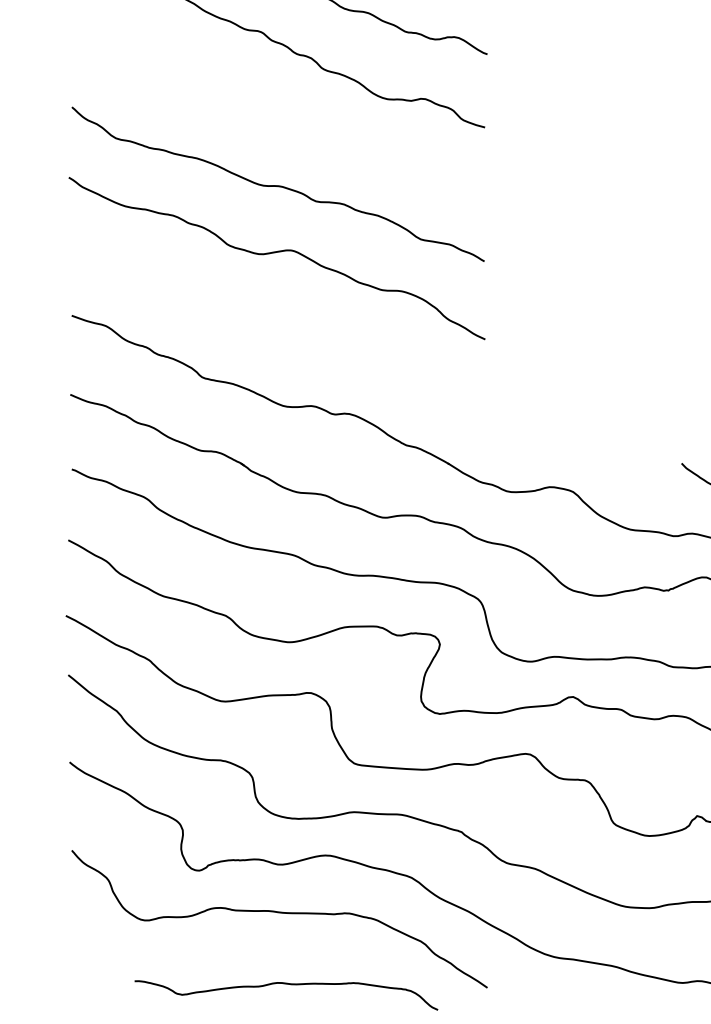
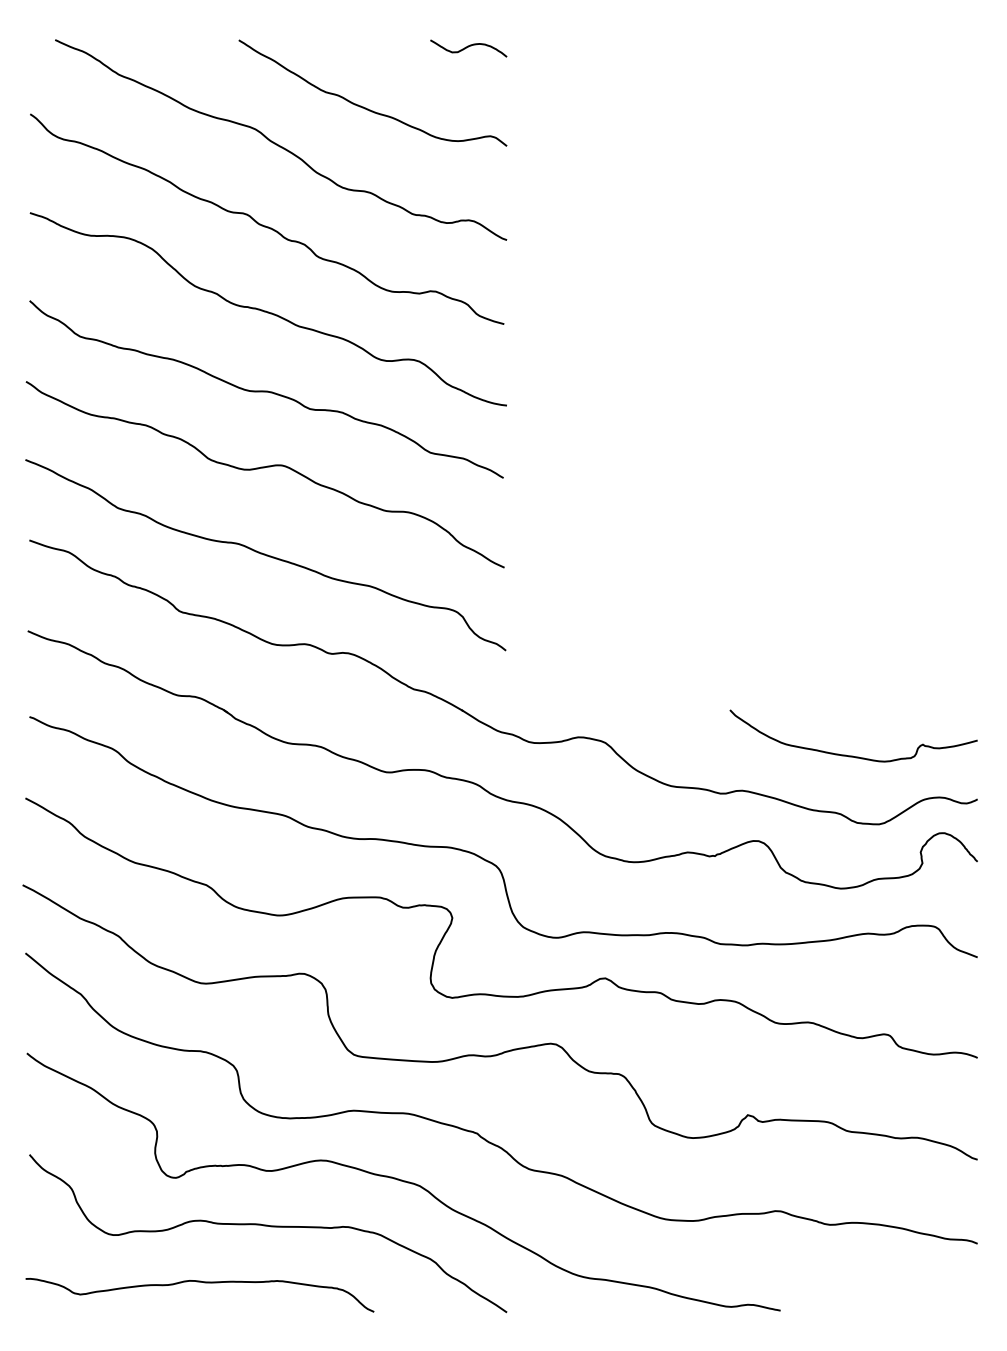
curve: (278, 115) -> (266, 310), added
curve: (277, 328) -> (265, 555), added
curve: (285, 984) -> (199, 1282), moved

